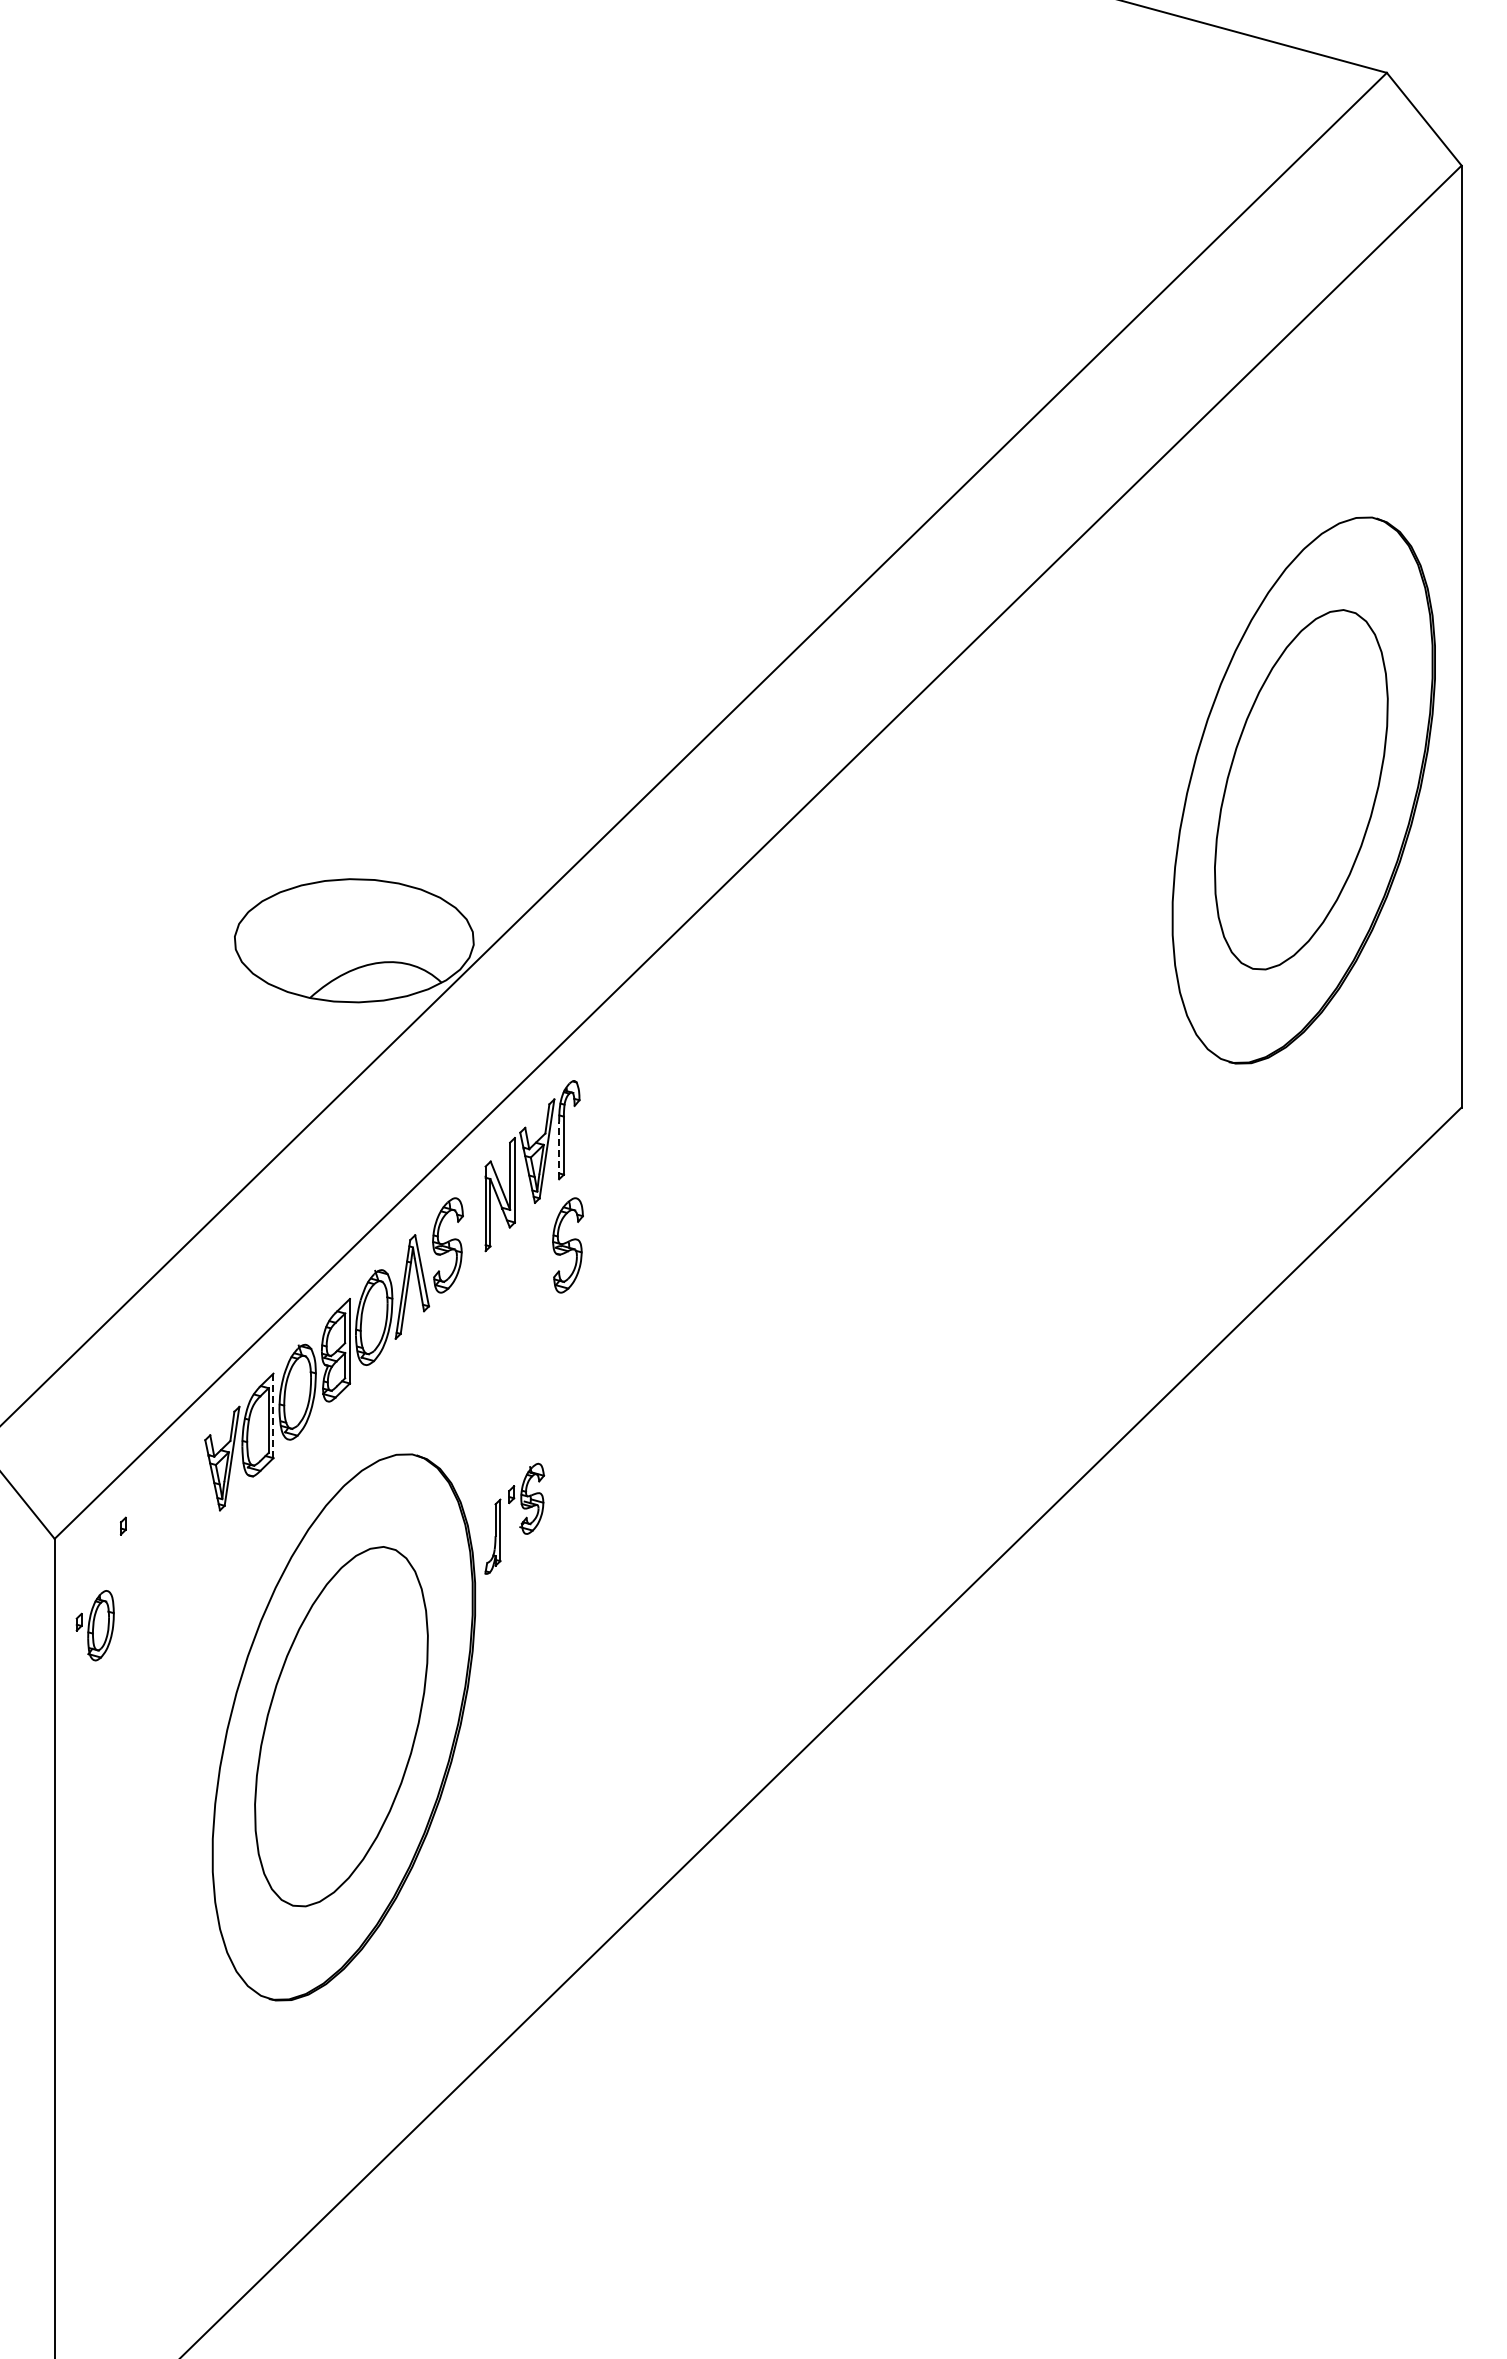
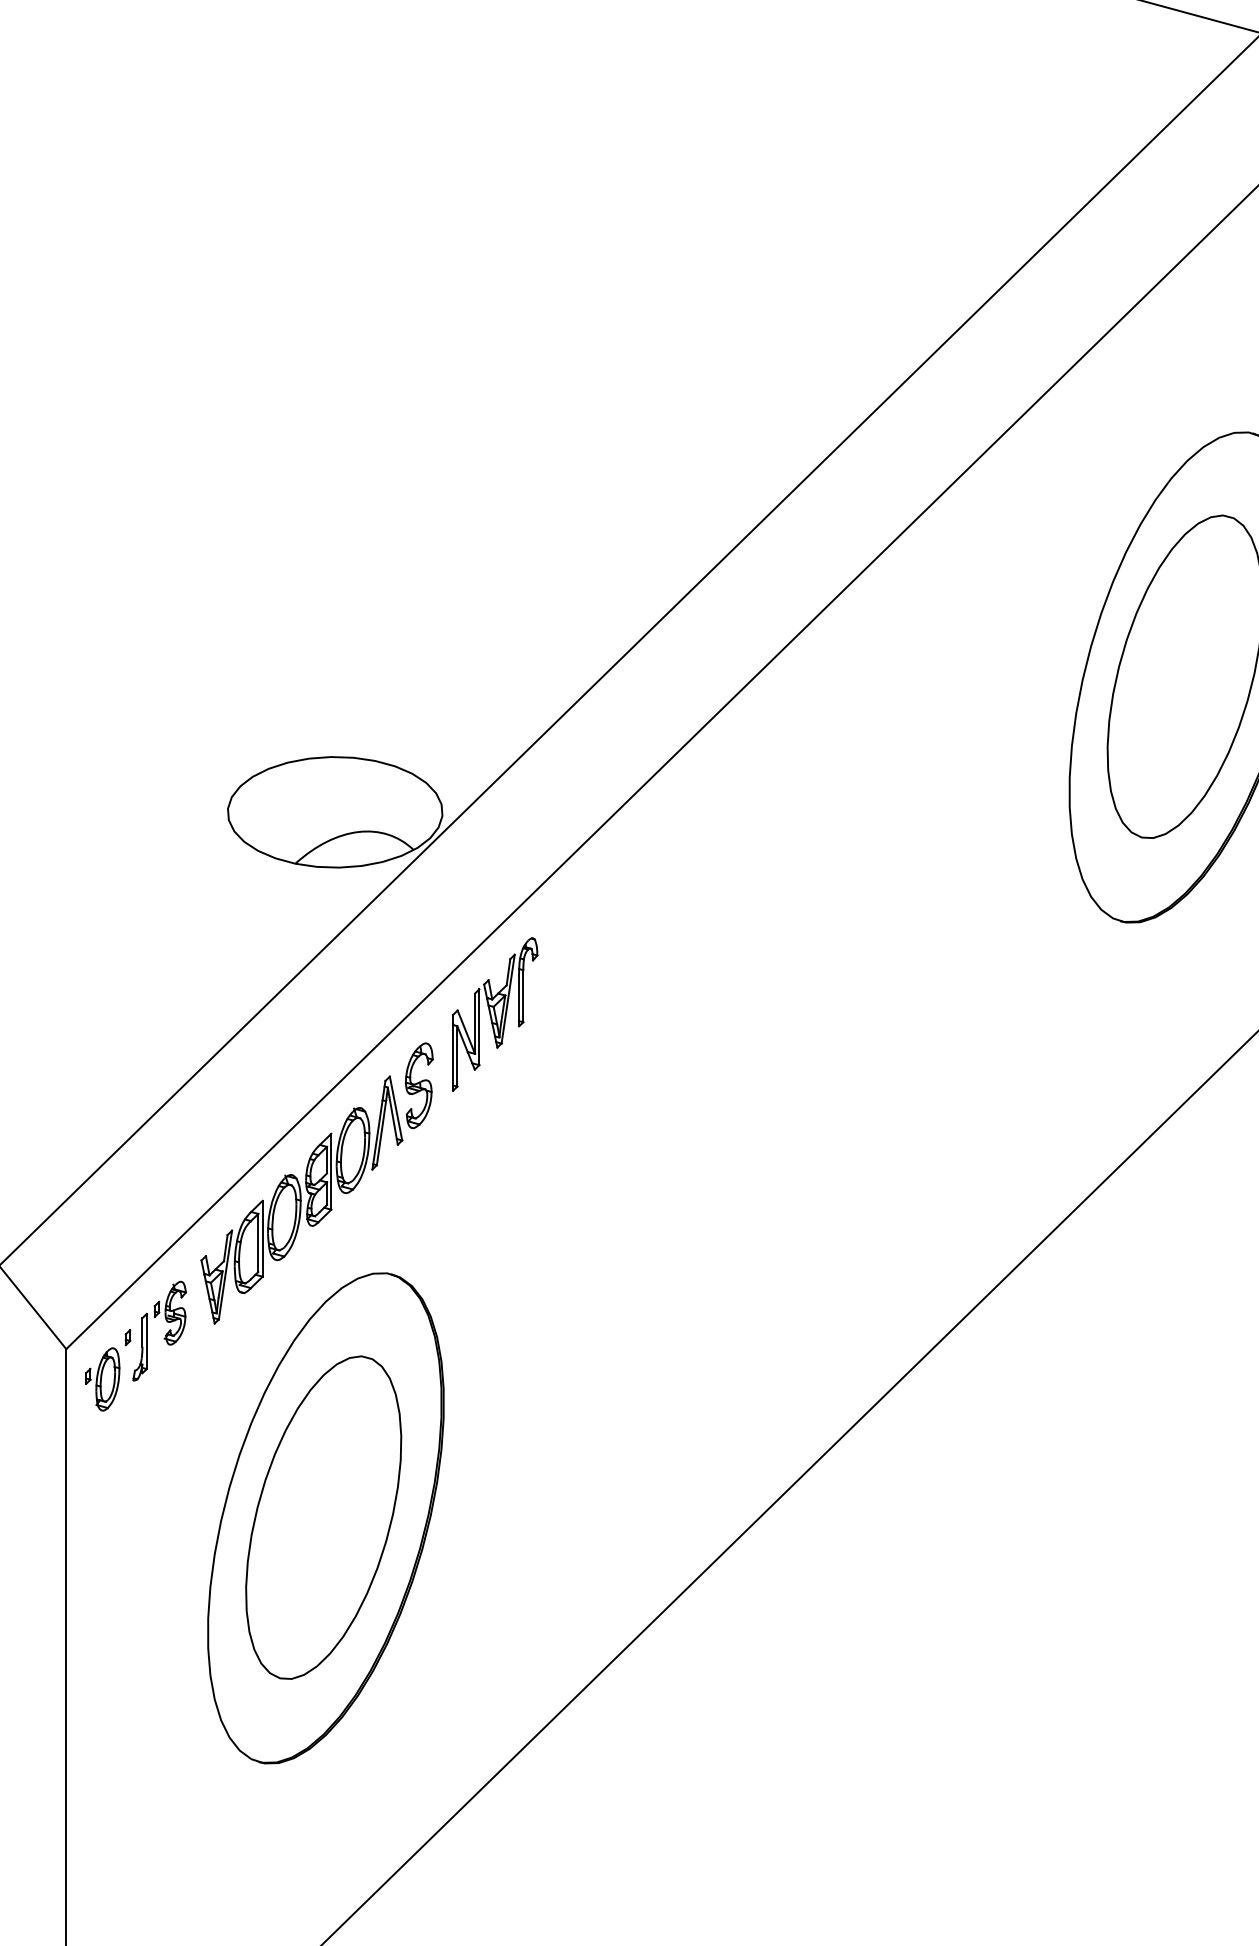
line: (559, 1150) -> (519, 1000), dashed -> solid
part: (567, 1245) -> (526, 1085), removed
line: (273, 1416) -> (262, 1239), dashed -> solid
part: (520, 1523) -> (164, 1335), moved
part: (94, 1625) -> (102, 1379), moved

